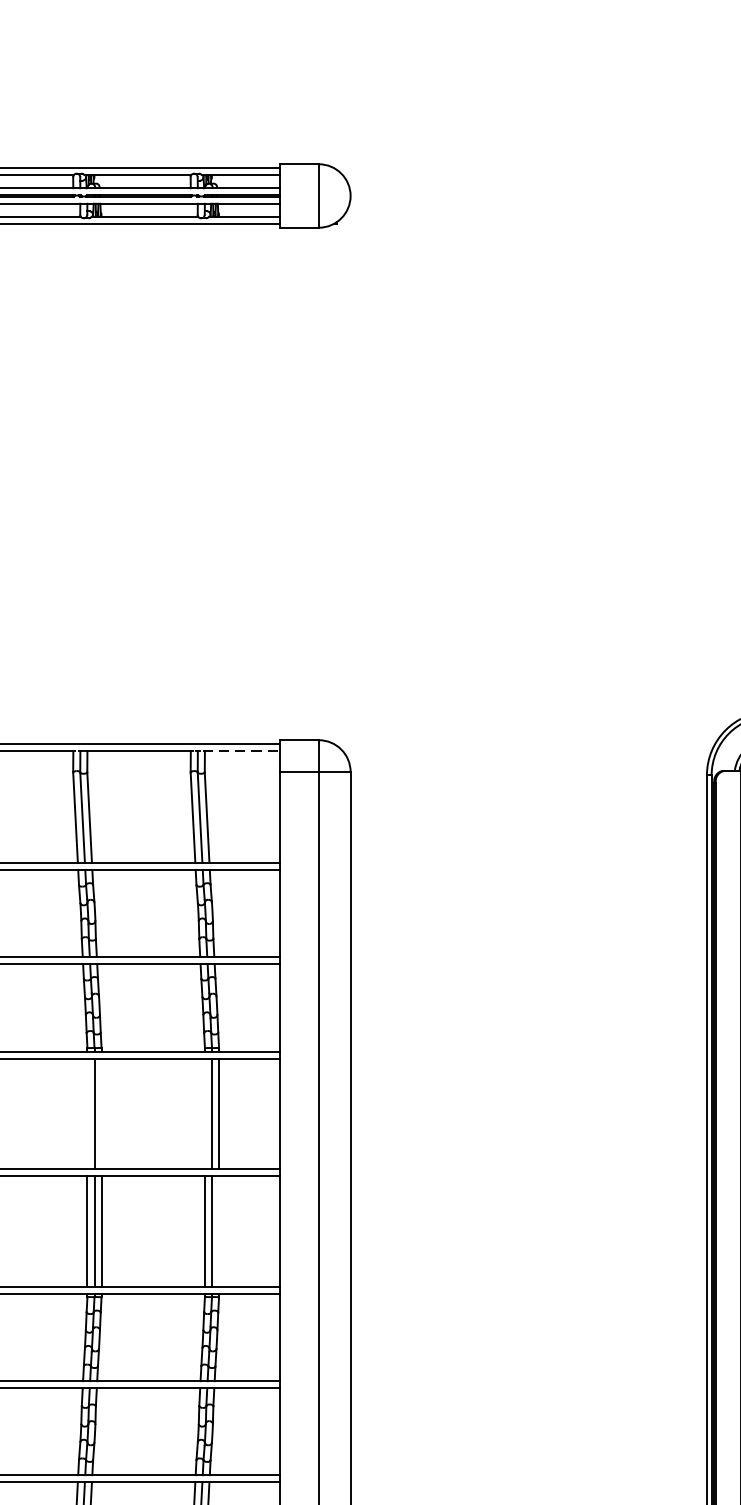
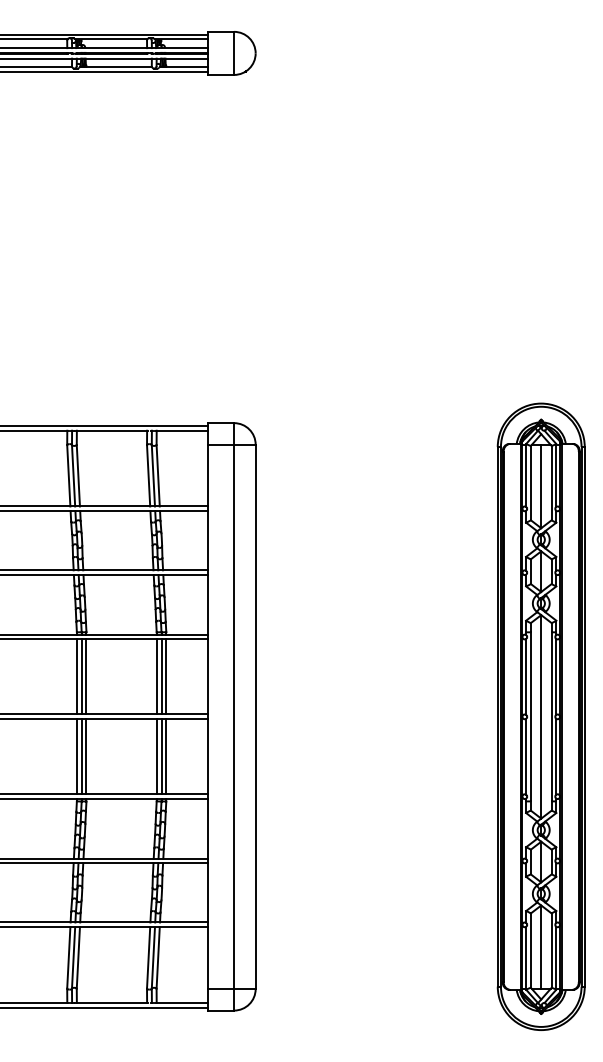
line: (242, 751) -> (182, 430), dashed -> solid
line: (86, 1113) -> (76, 676), added
line: (101, 1113) -> (86, 676), added
line: (204, 1113) -> (156, 676), added
line: (219, 1230) -> (166, 756), added

